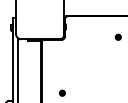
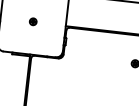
part: (39, 14) -> (32, 20), added

